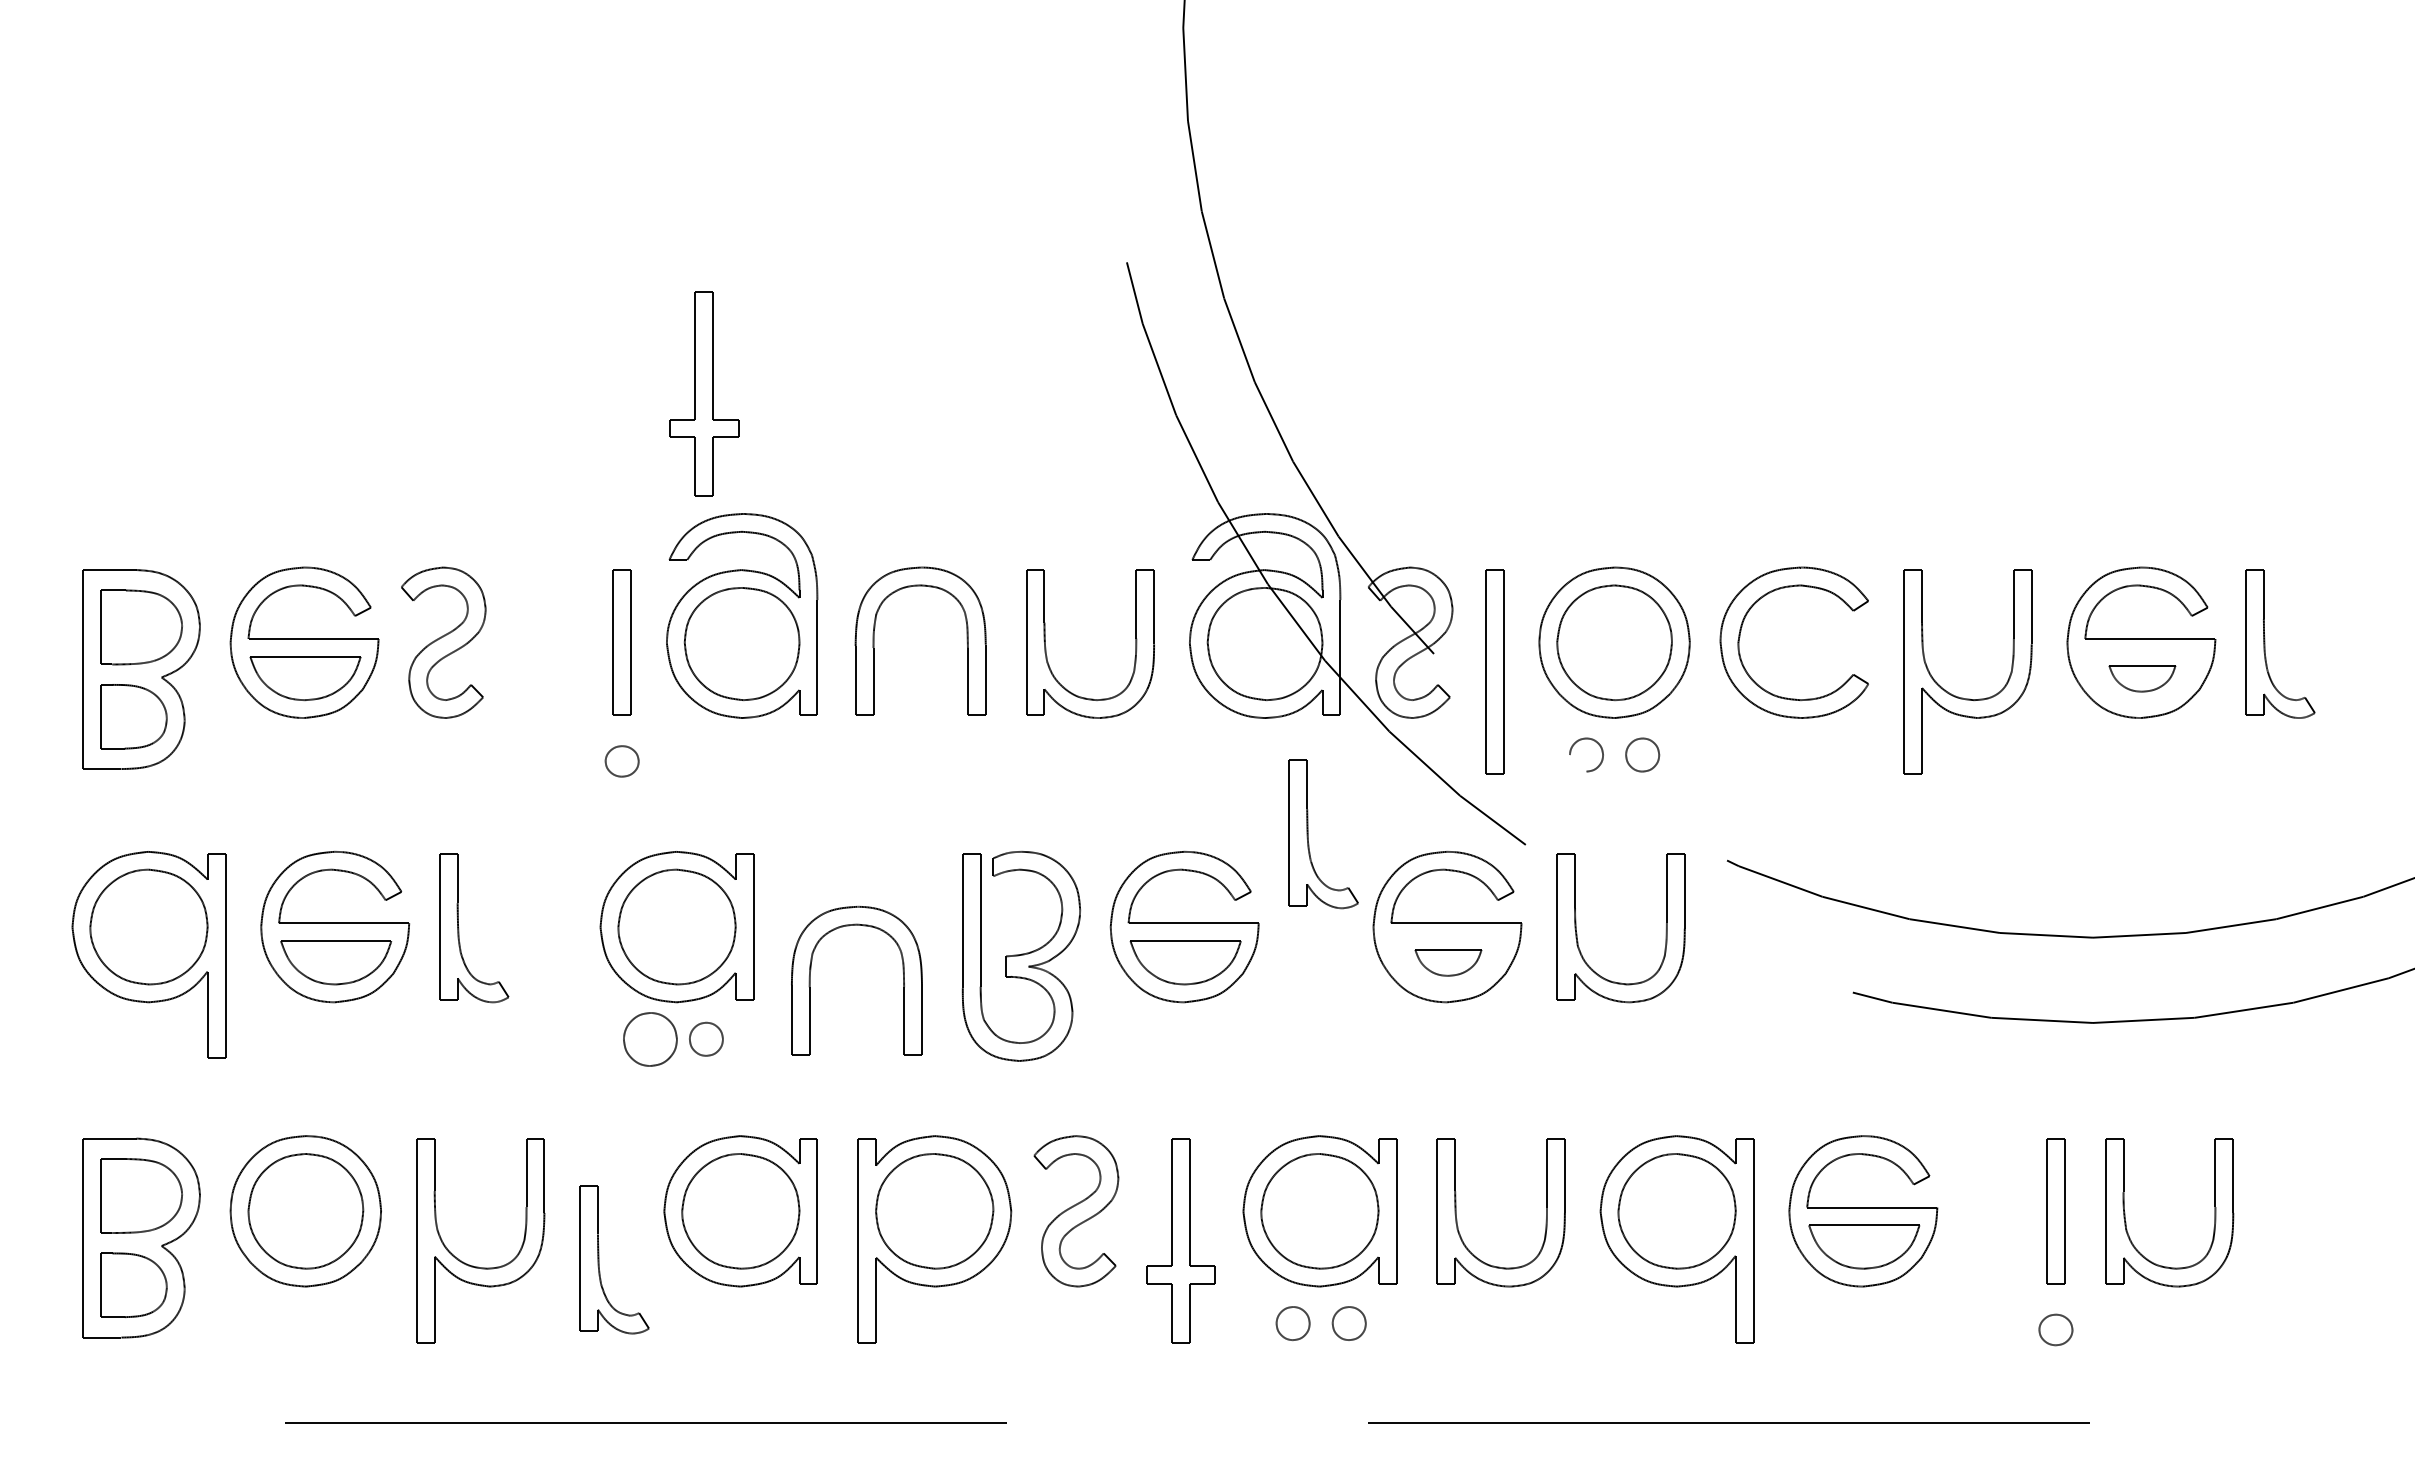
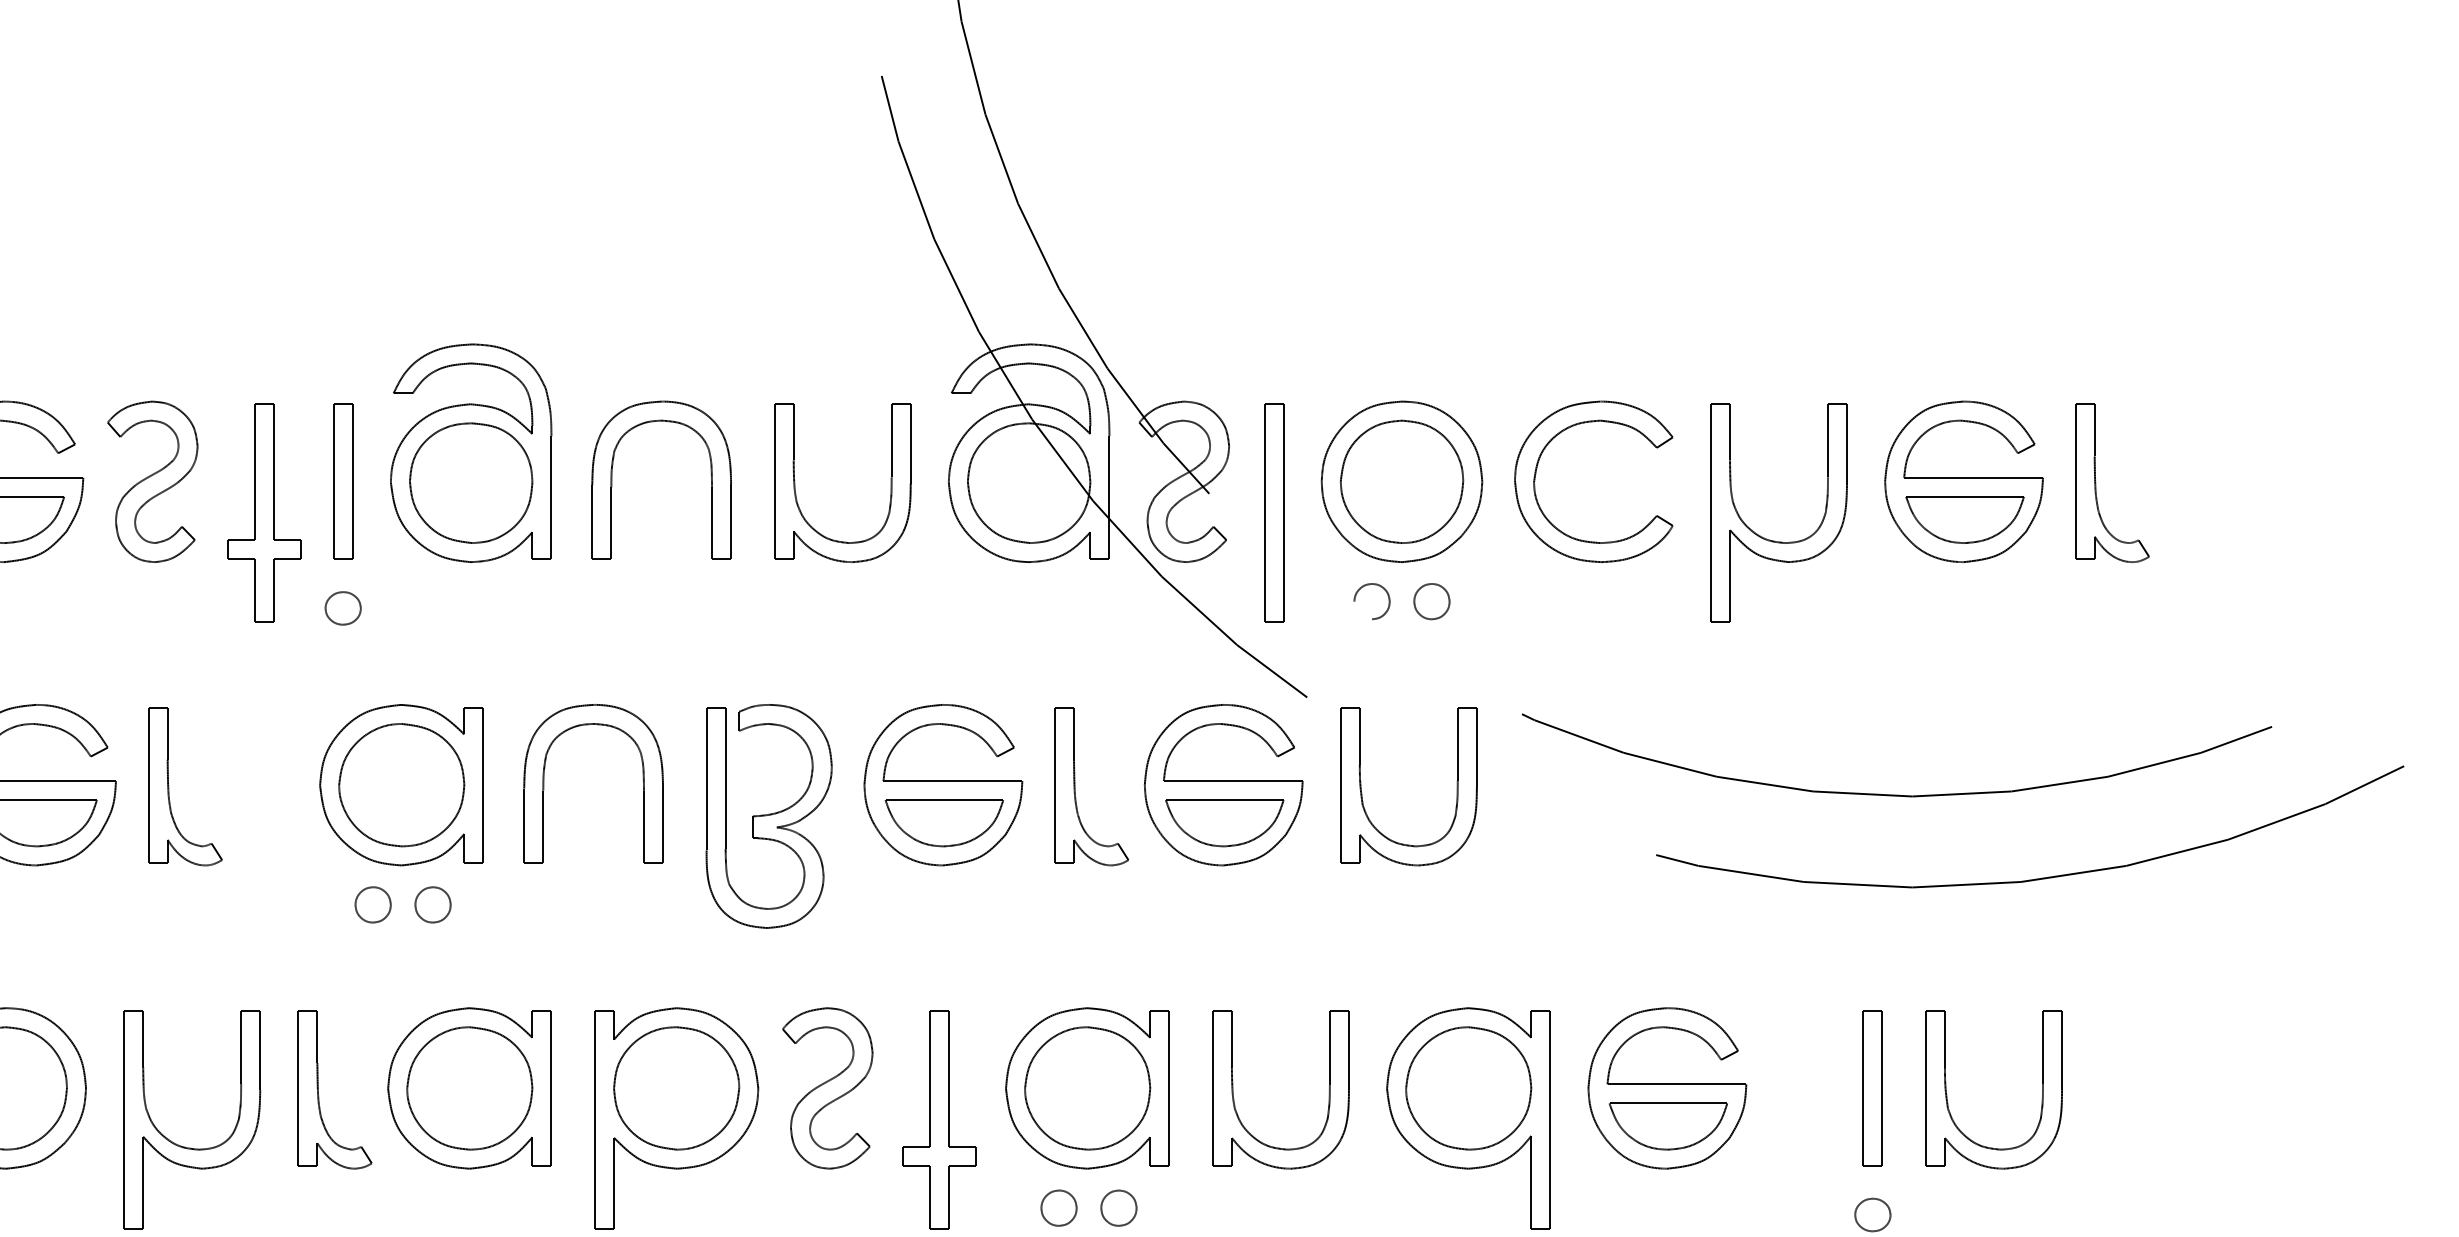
part: (704, 393) -> (264, 512), moved
part: (2142, 678) -> (1965, 519), size x1.67
part: (1308, 834) -> (1075, 786), moved
part: (1448, 962) -> (1224, 822), size x1.67
part: (810, 980) -> (544, 783), moved
part: (649, 1038) -> (372, 904), size x0.62
part: (599, 1259) -> (318, 1089), moved

